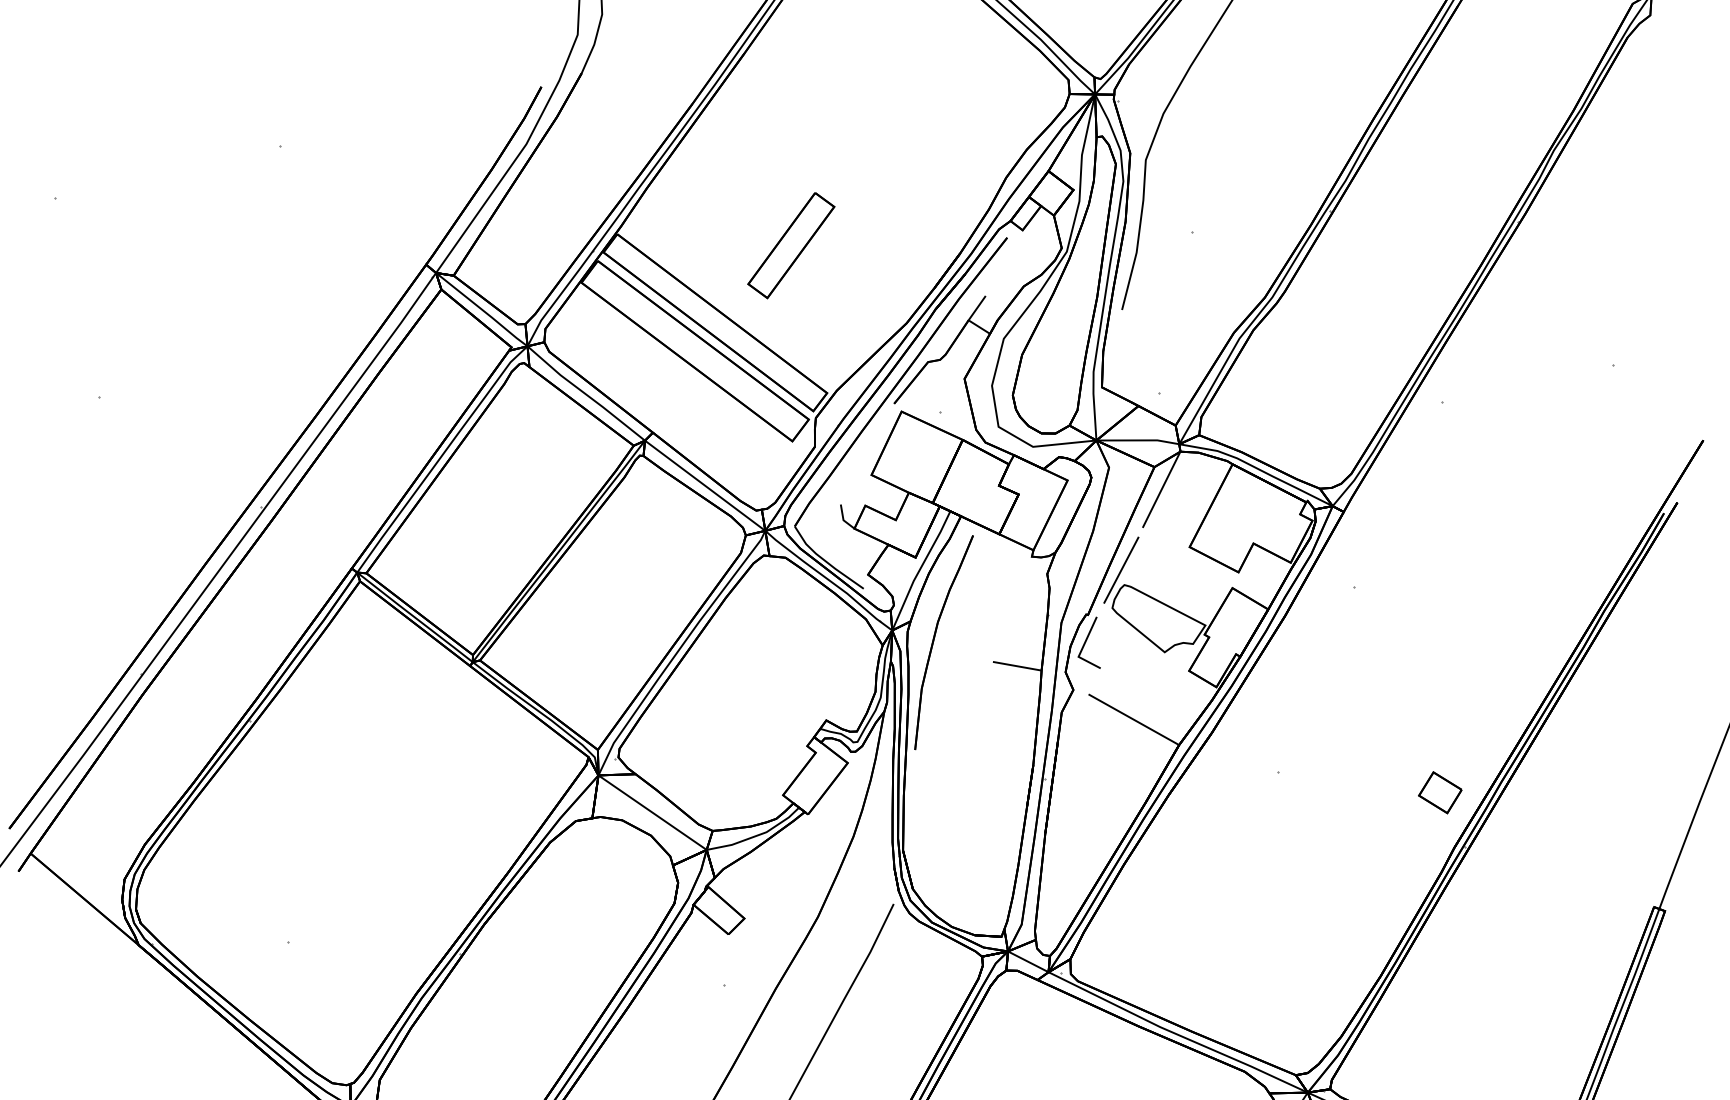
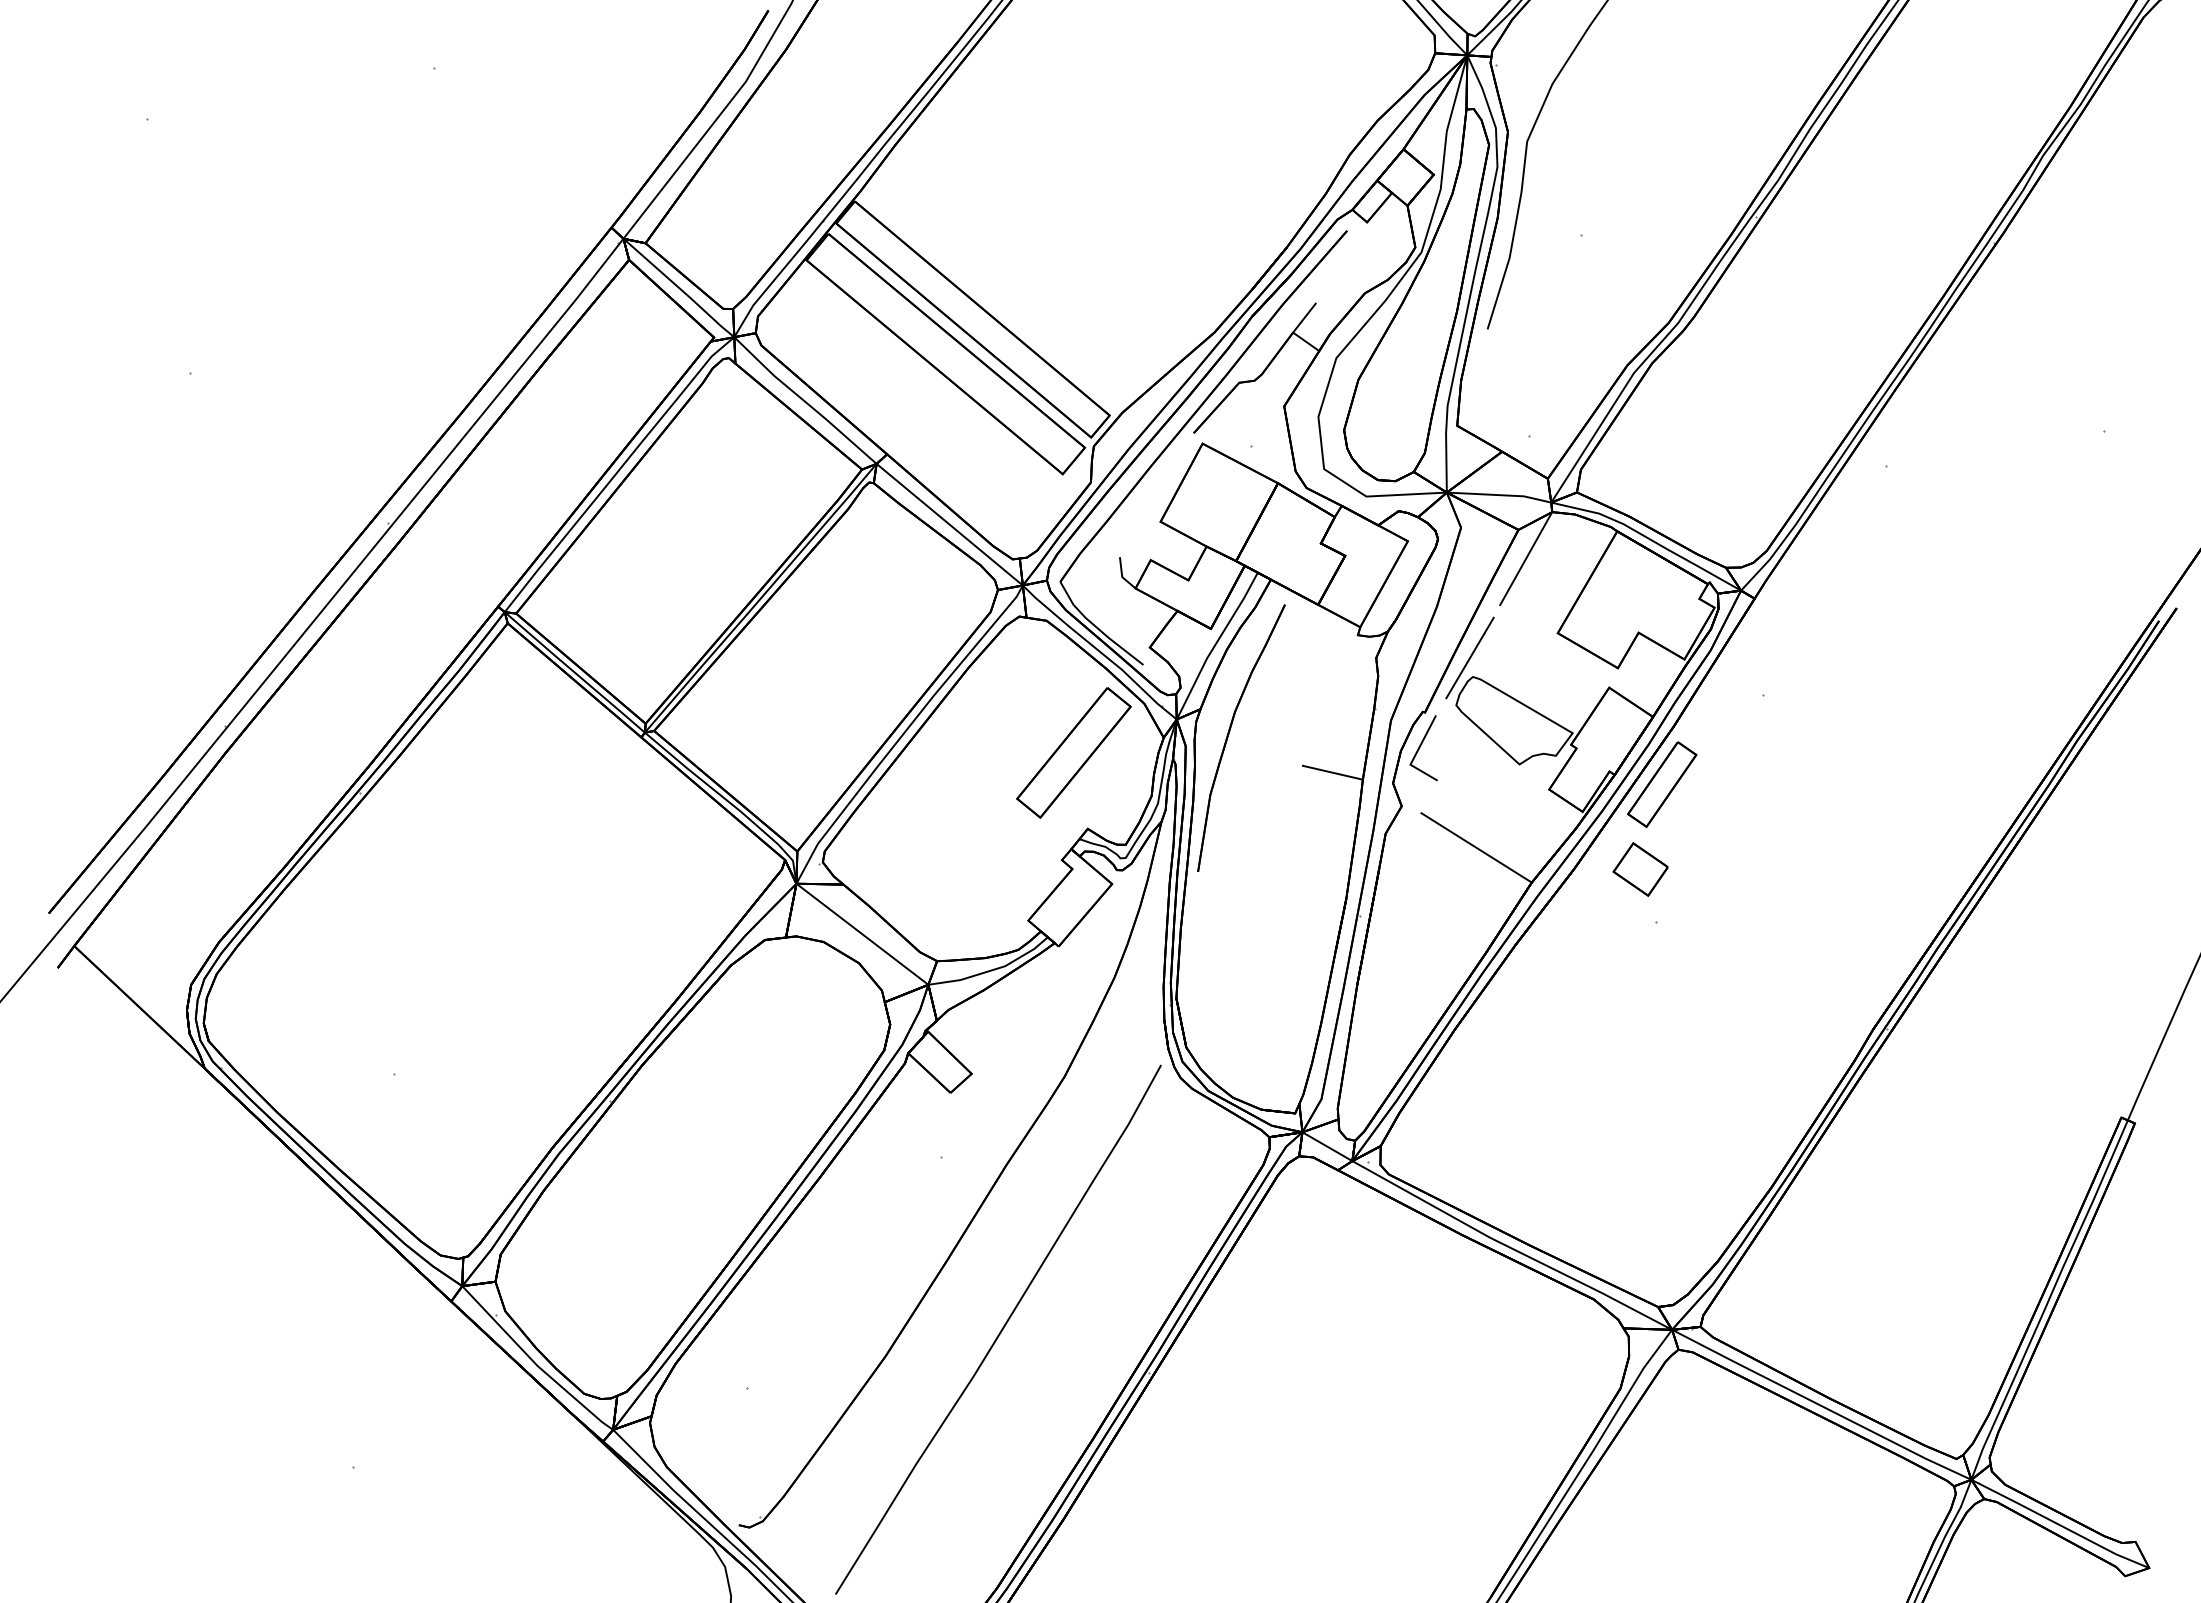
part: (790, 245) -> (1073, 752), moved
part: (1278, 662) -> (1662, 784), added
part: (1440, 792) -> (1640, 869), moved

